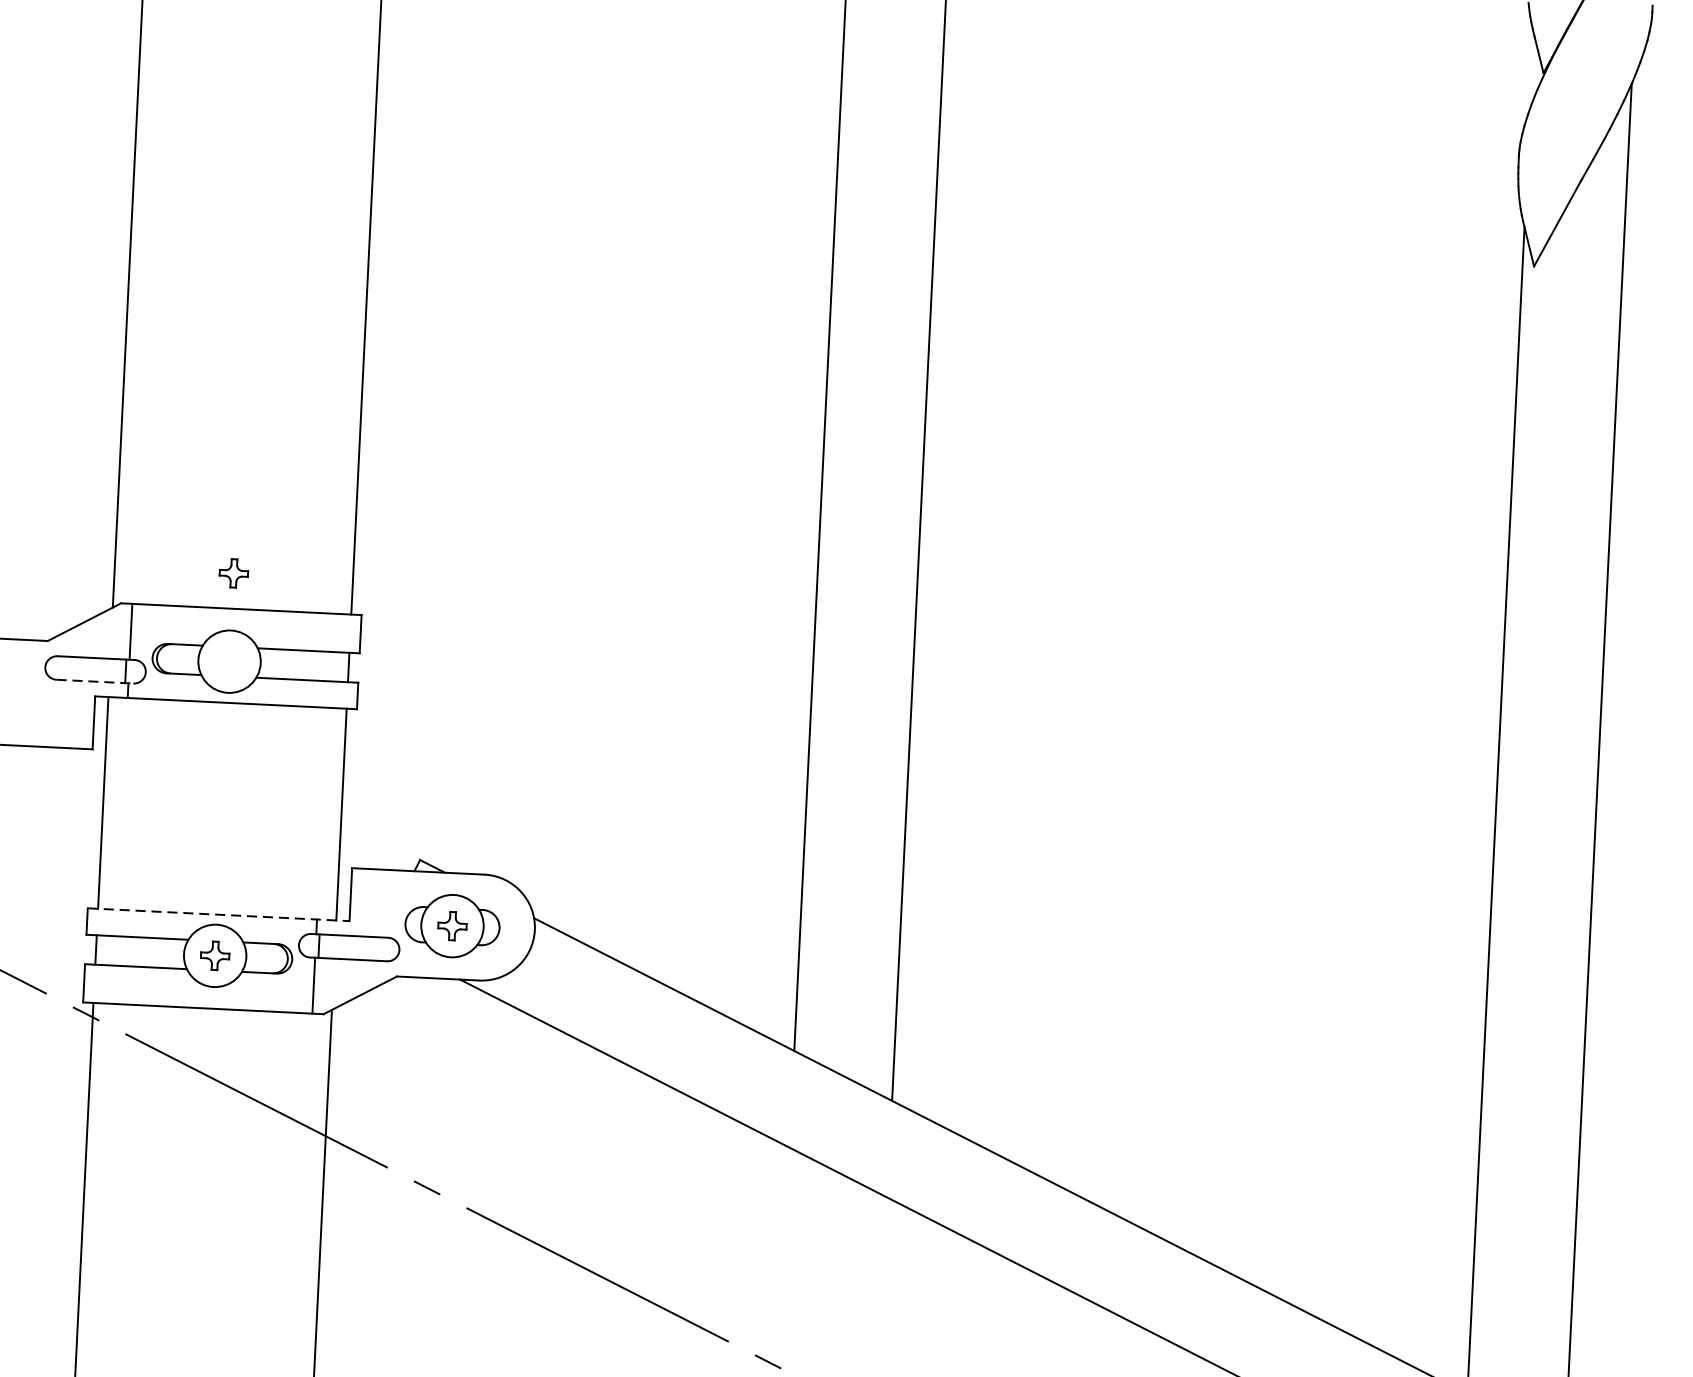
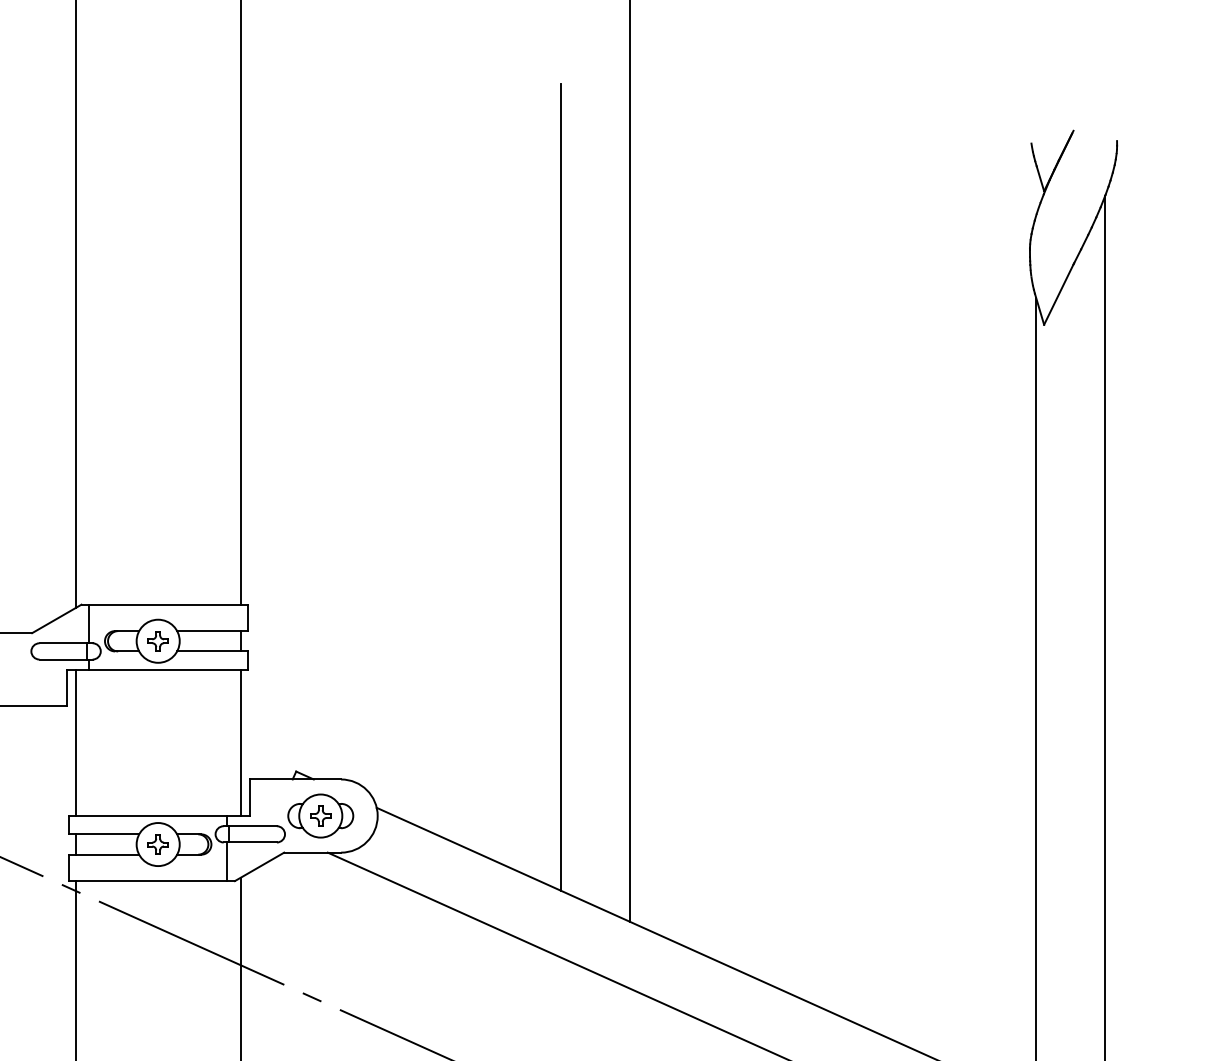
part: (232, 573) -> (157, 641), moved
line: (95, 681) -> (66, 659), dashed -> solid
line: (219, 915) -> (159, 816), dashed -> solid

